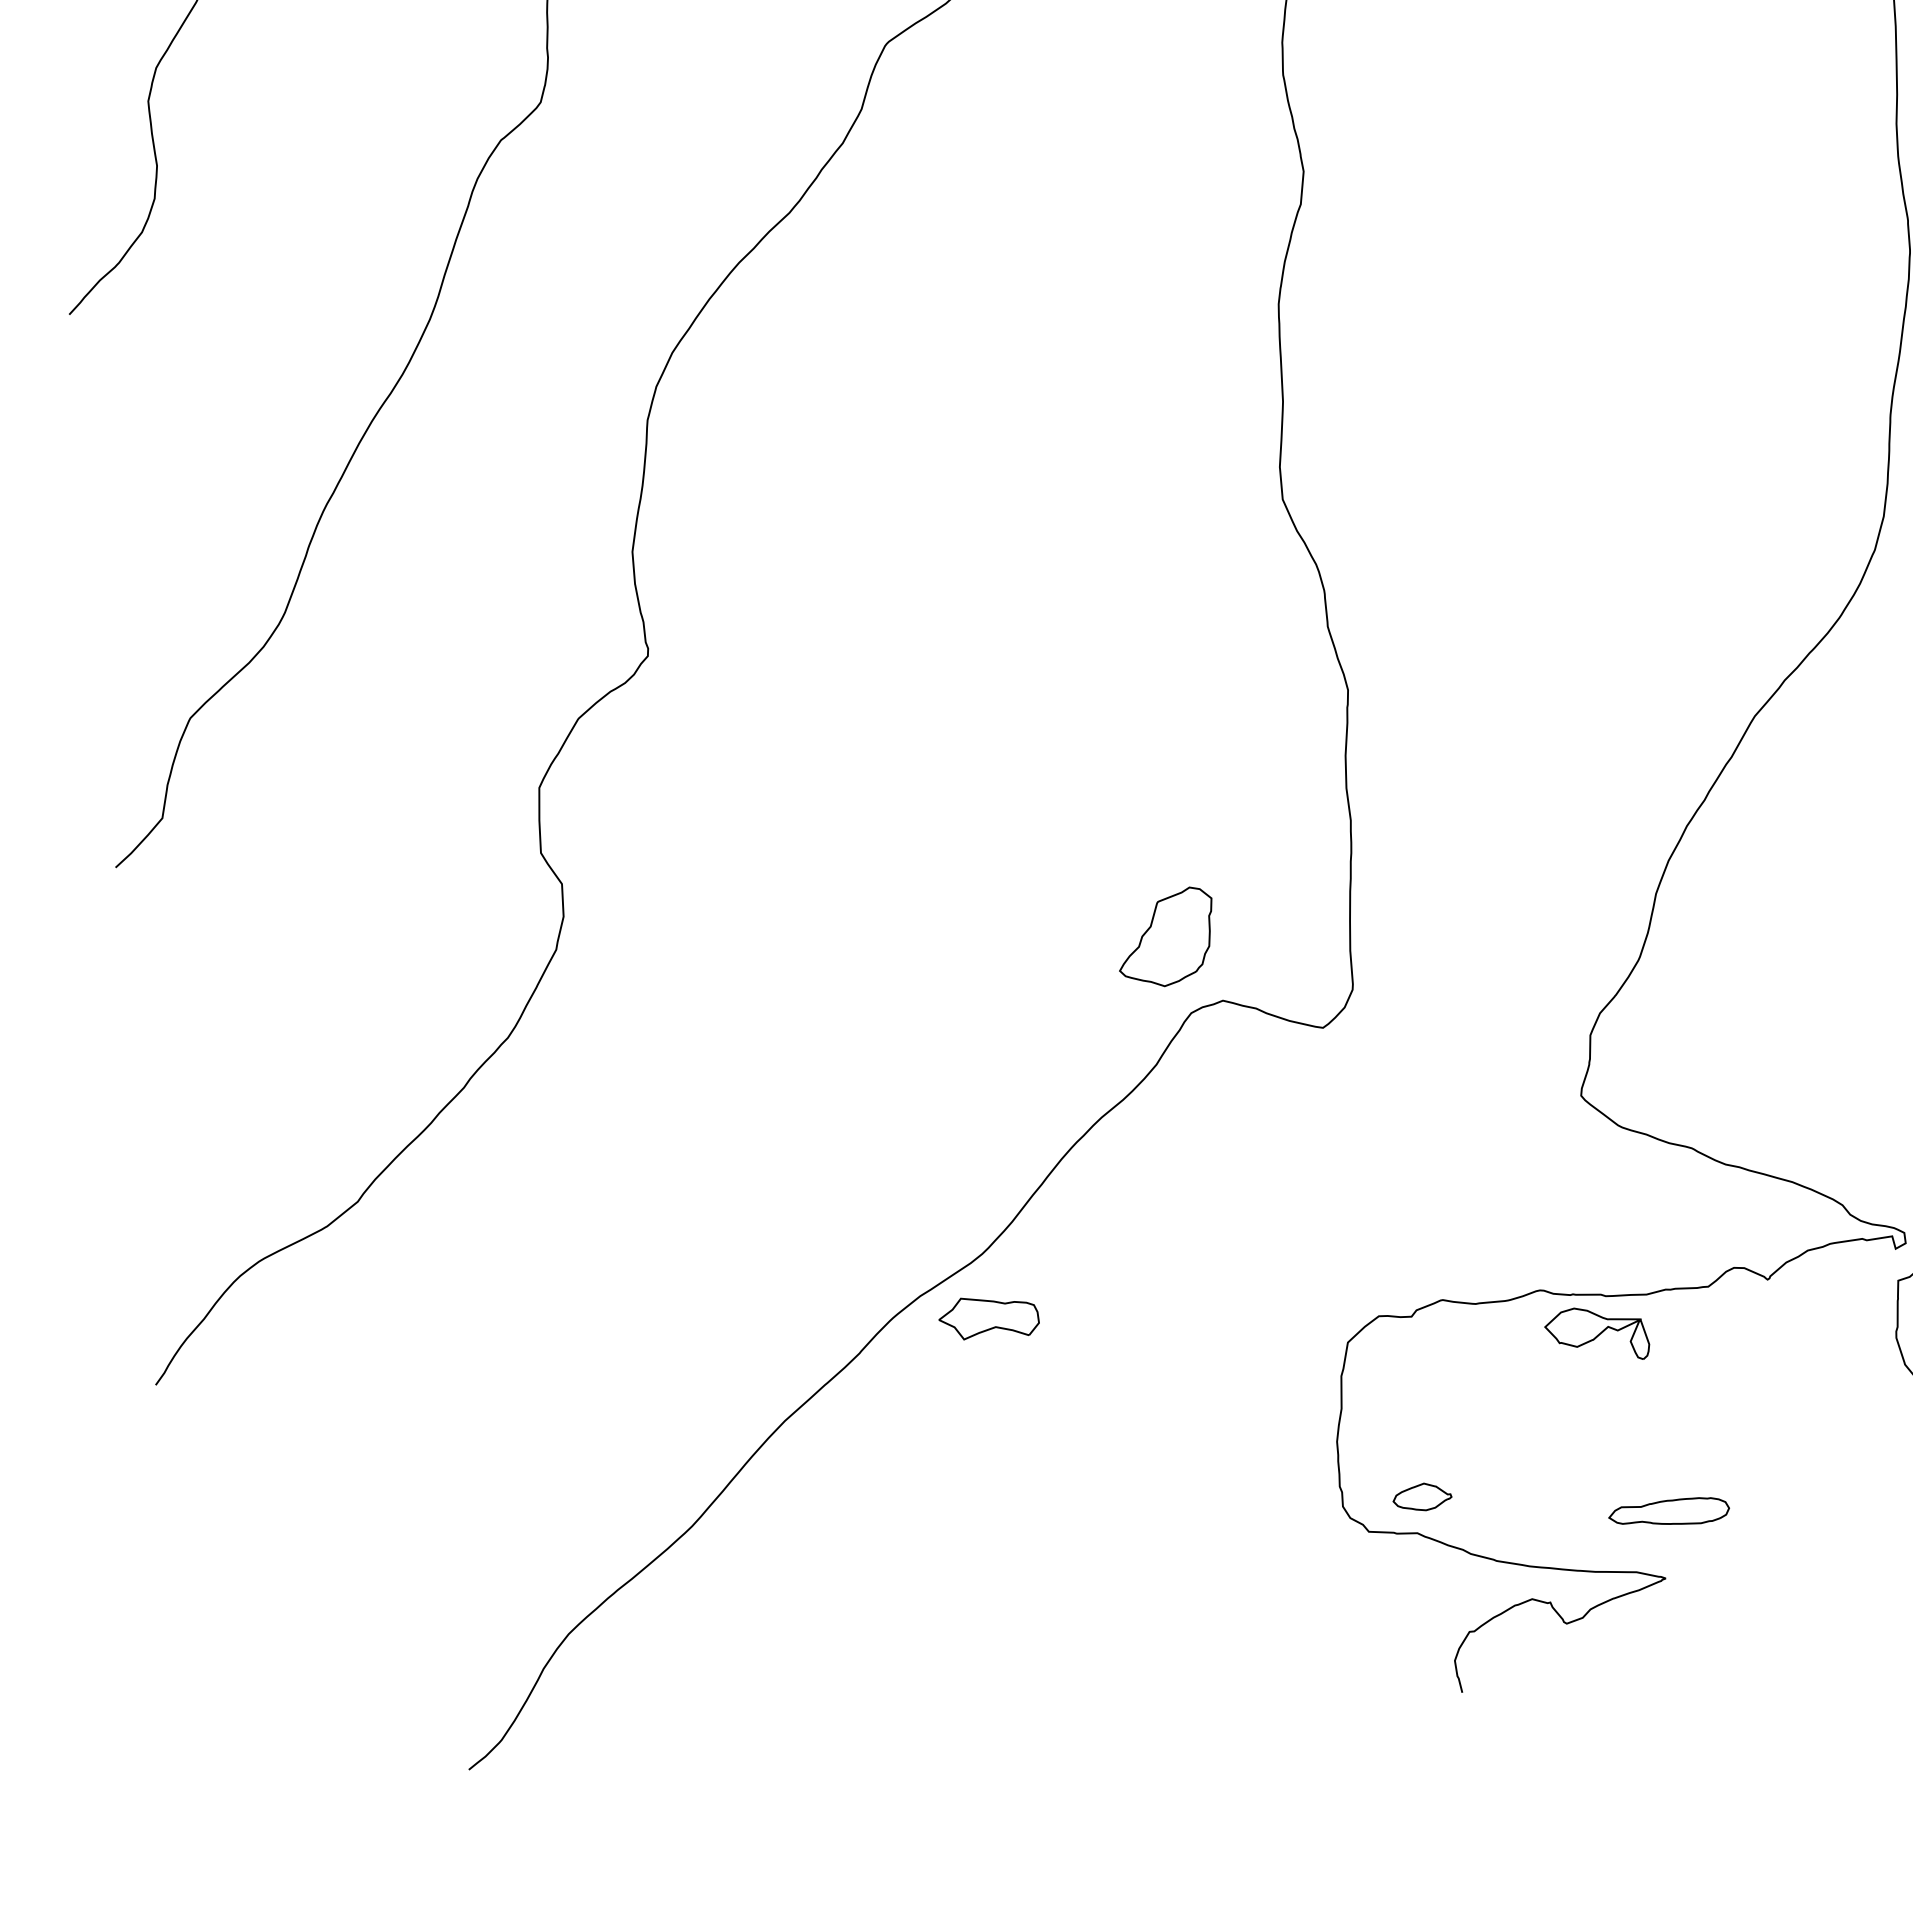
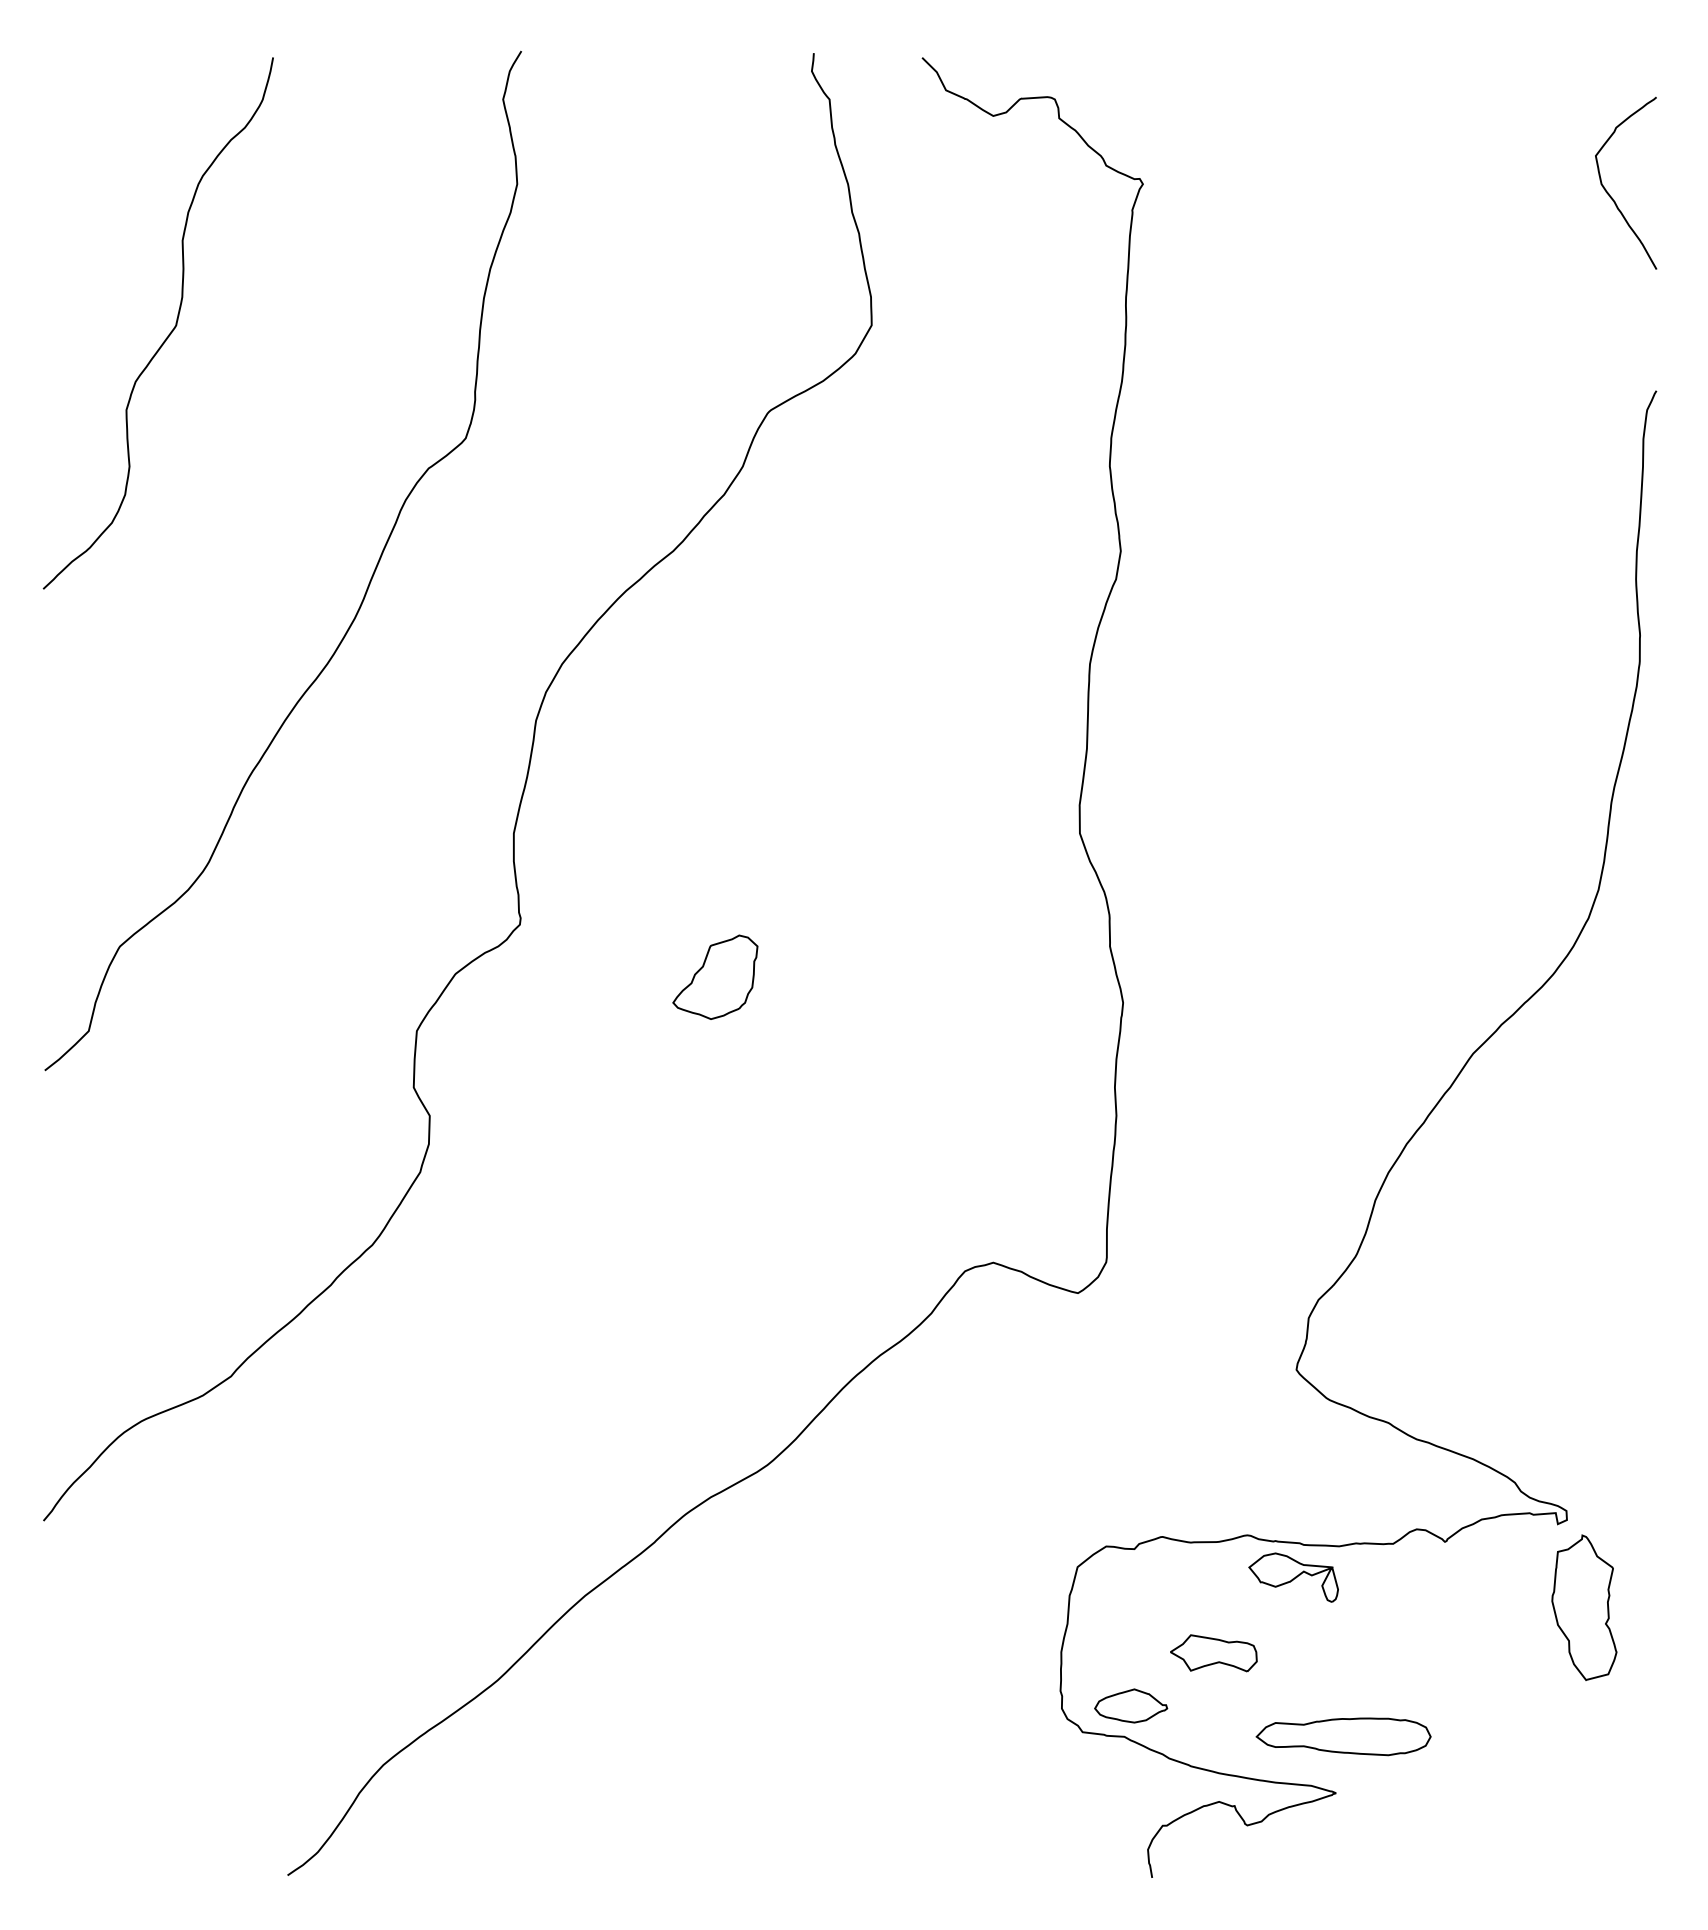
part: (1165, 936) -> (715, 976), moved
part: (988, 1317) -> (1213, 1653), moved
part: (1422, 1496) -> (1131, 1705), size x1.43
part: (1669, 1512) -> (1343, 1736), size x1.67

